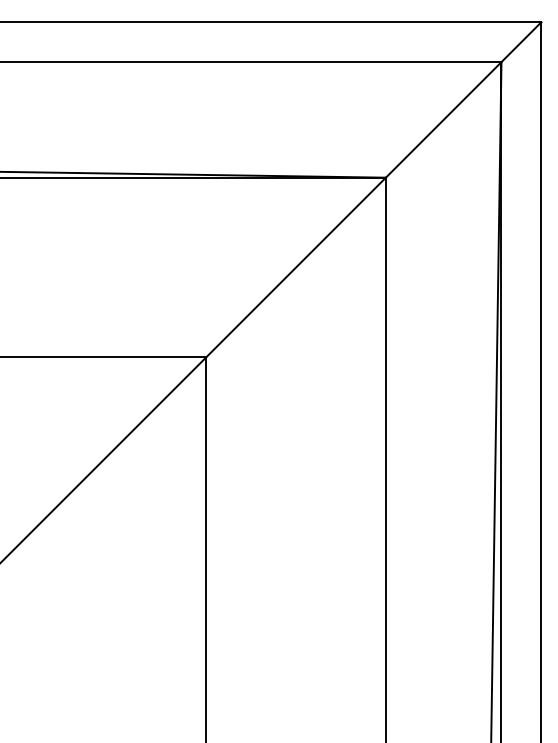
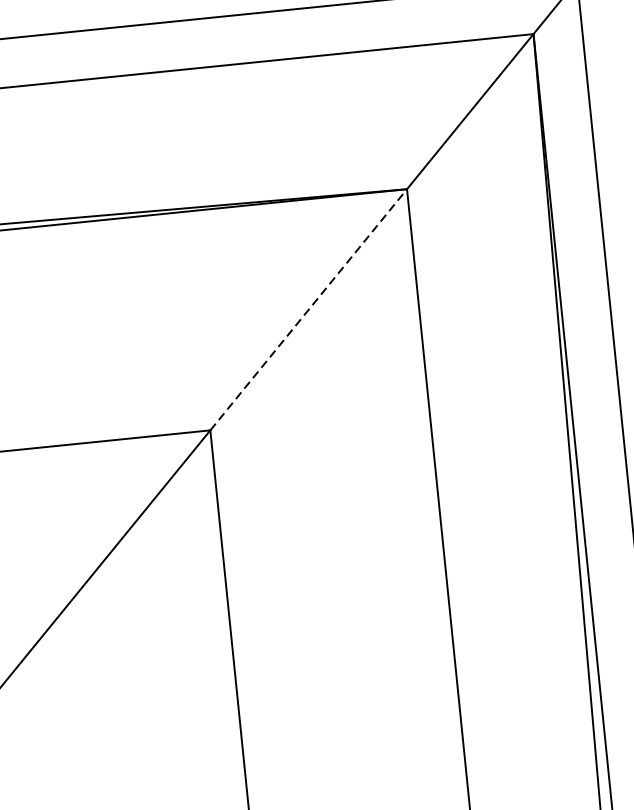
line: (296, 267) -> (309, 309), solid -> dashed

